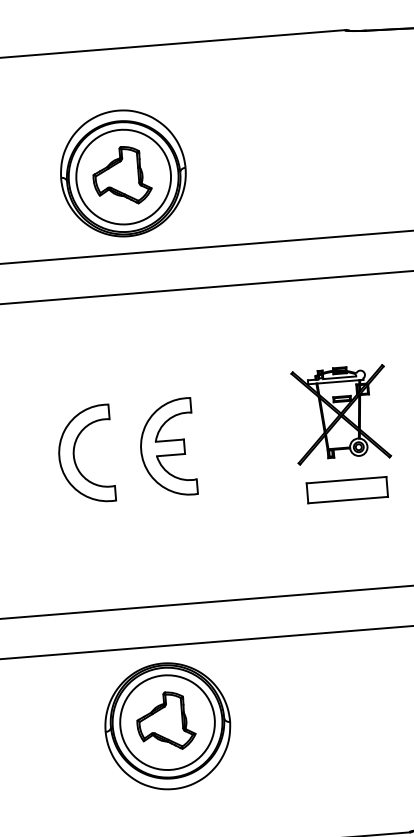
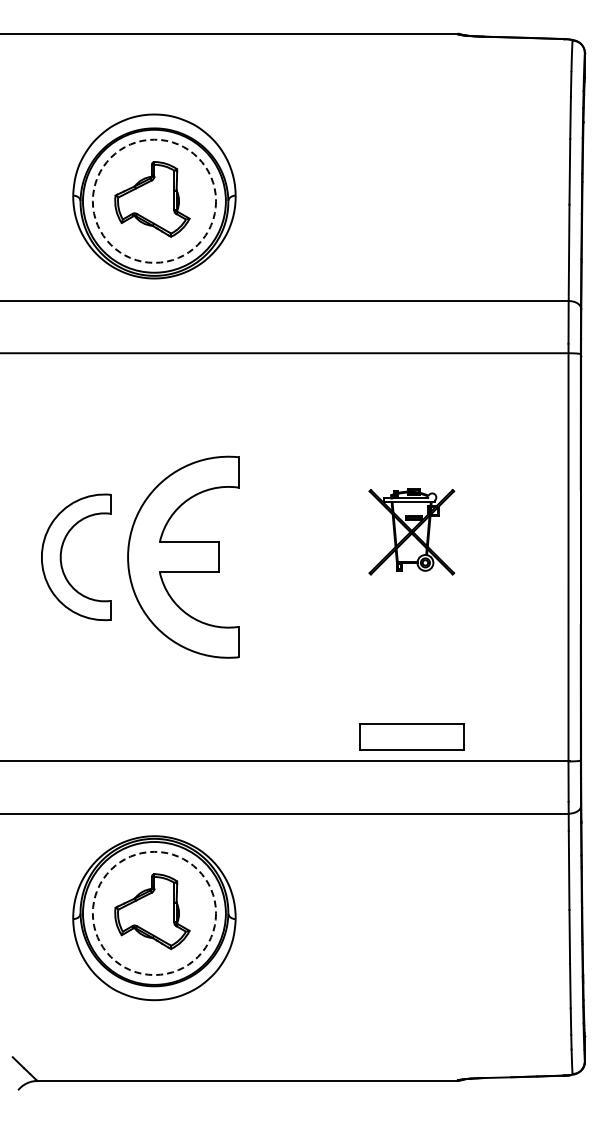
circle: (123, 176) -> (154, 200), solid -> dashed
part: (340, 414) -> (411, 531), size x0.7
part: (167, 448) -> (182, 557), size x1.6
part: (347, 490) -> (411, 736), moved
circle: (167, 722) -> (154, 913), solid -> dashed

